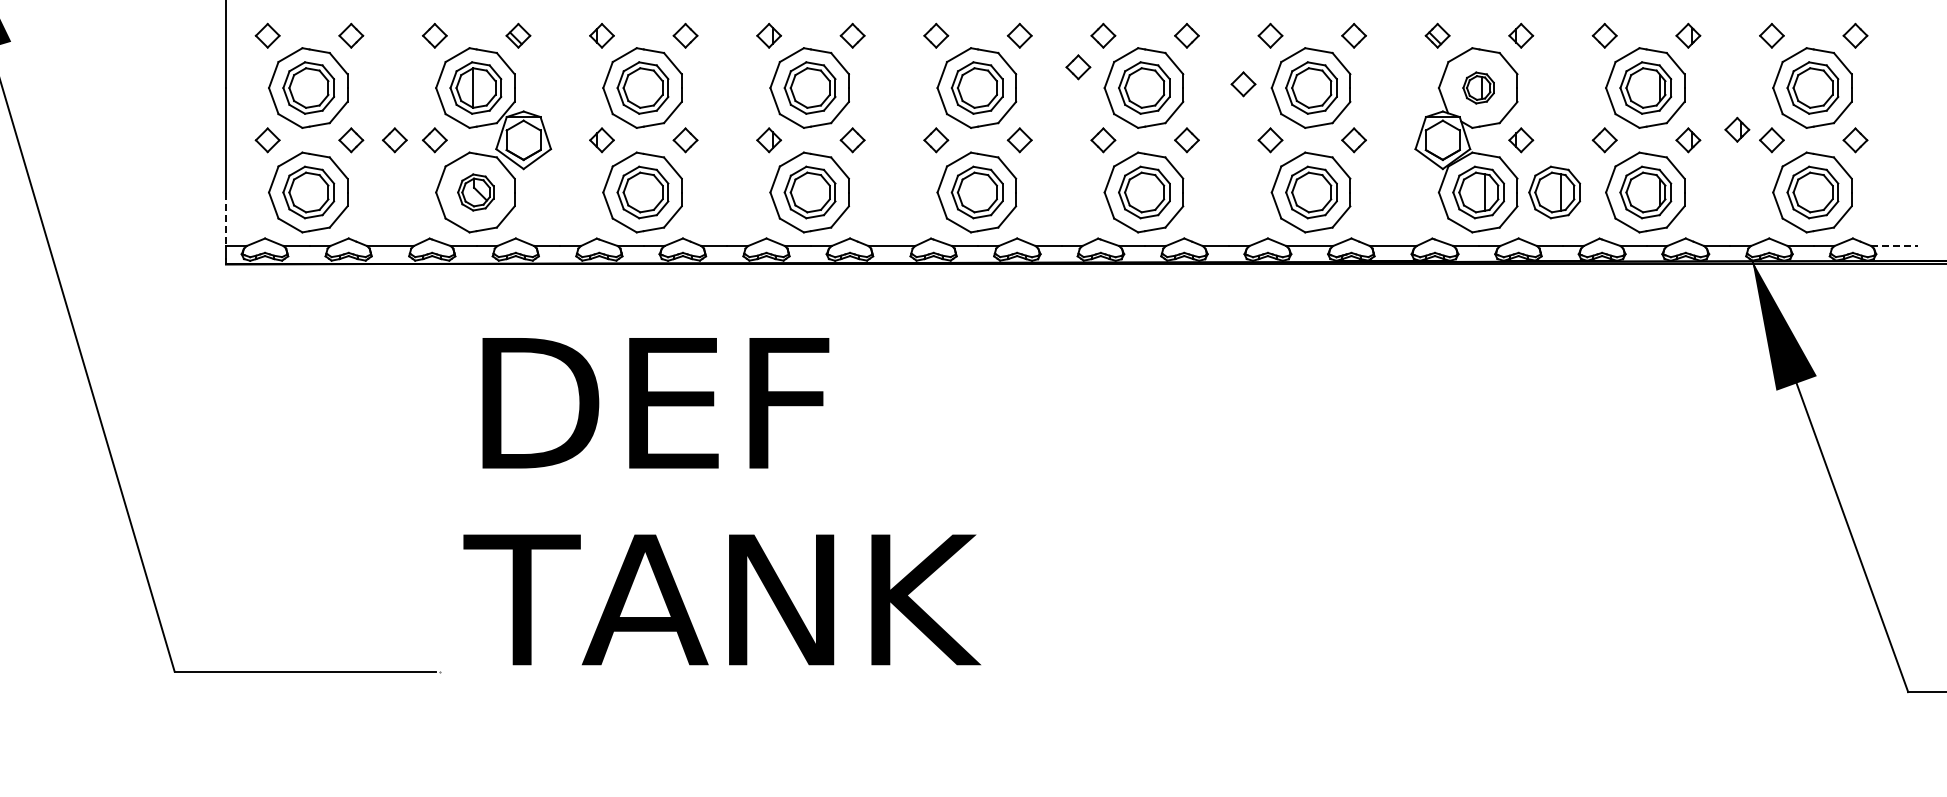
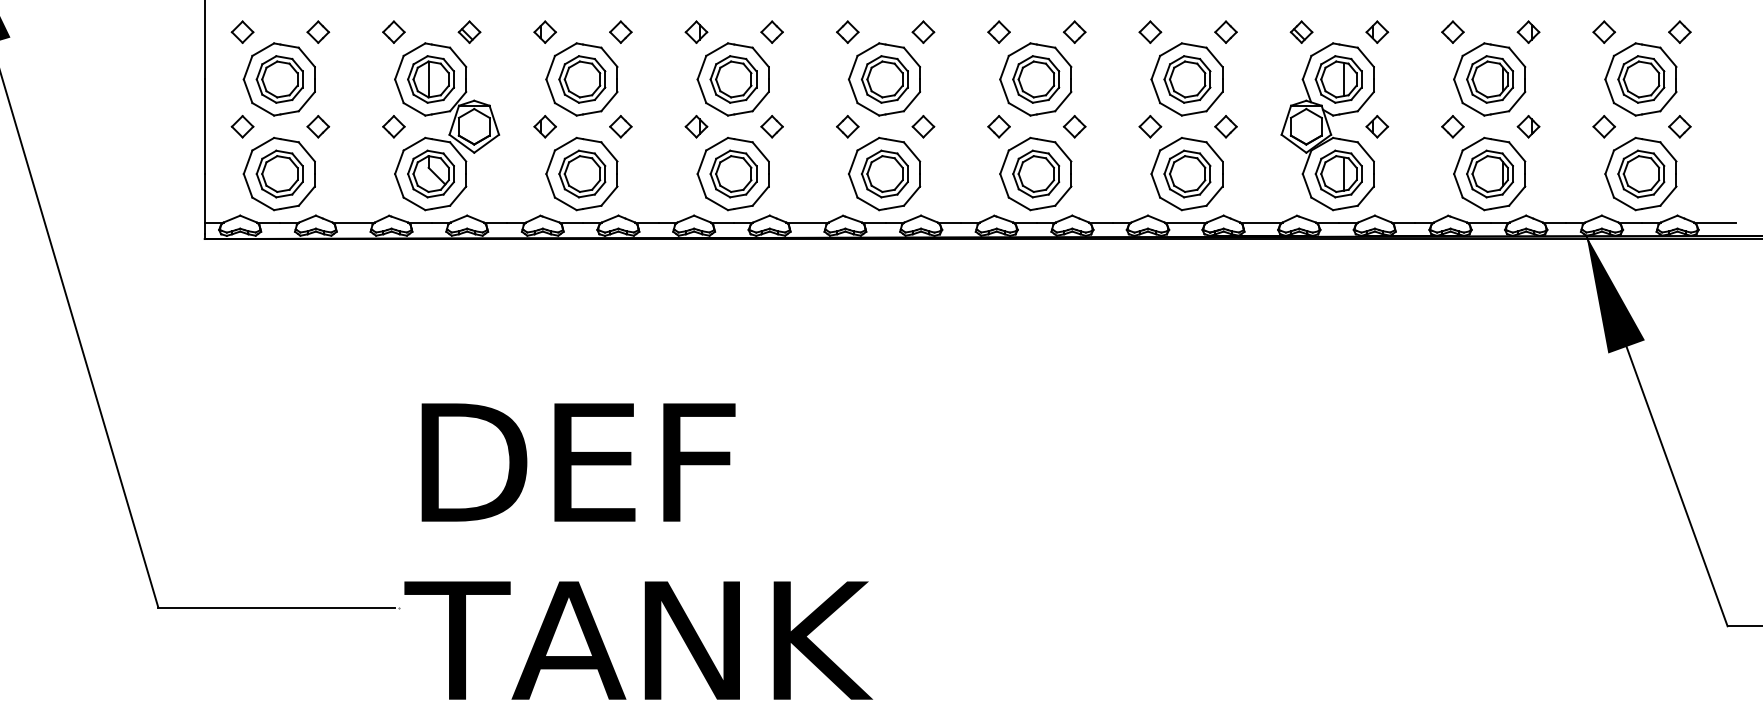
part: (1078, 67) -> (976, 60), removed
part: (1243, 84) -> (1125, 76), removed
part: (1478, 87) -> (1338, 78), size x1.67
part: (1737, 129) -> (1573, 117), removed
part: (394, 140) -> (357, 126), removed
part: (475, 192) -> (430, 174), size x1.43
part: (1554, 192) -> (1407, 174), removed
line: (225, 219) -> (204, 198), dashed -> solid
line: (1895, 246) -> (1716, 222), dashed -> solid
text: (721, 501) -> (638, 551), moved

